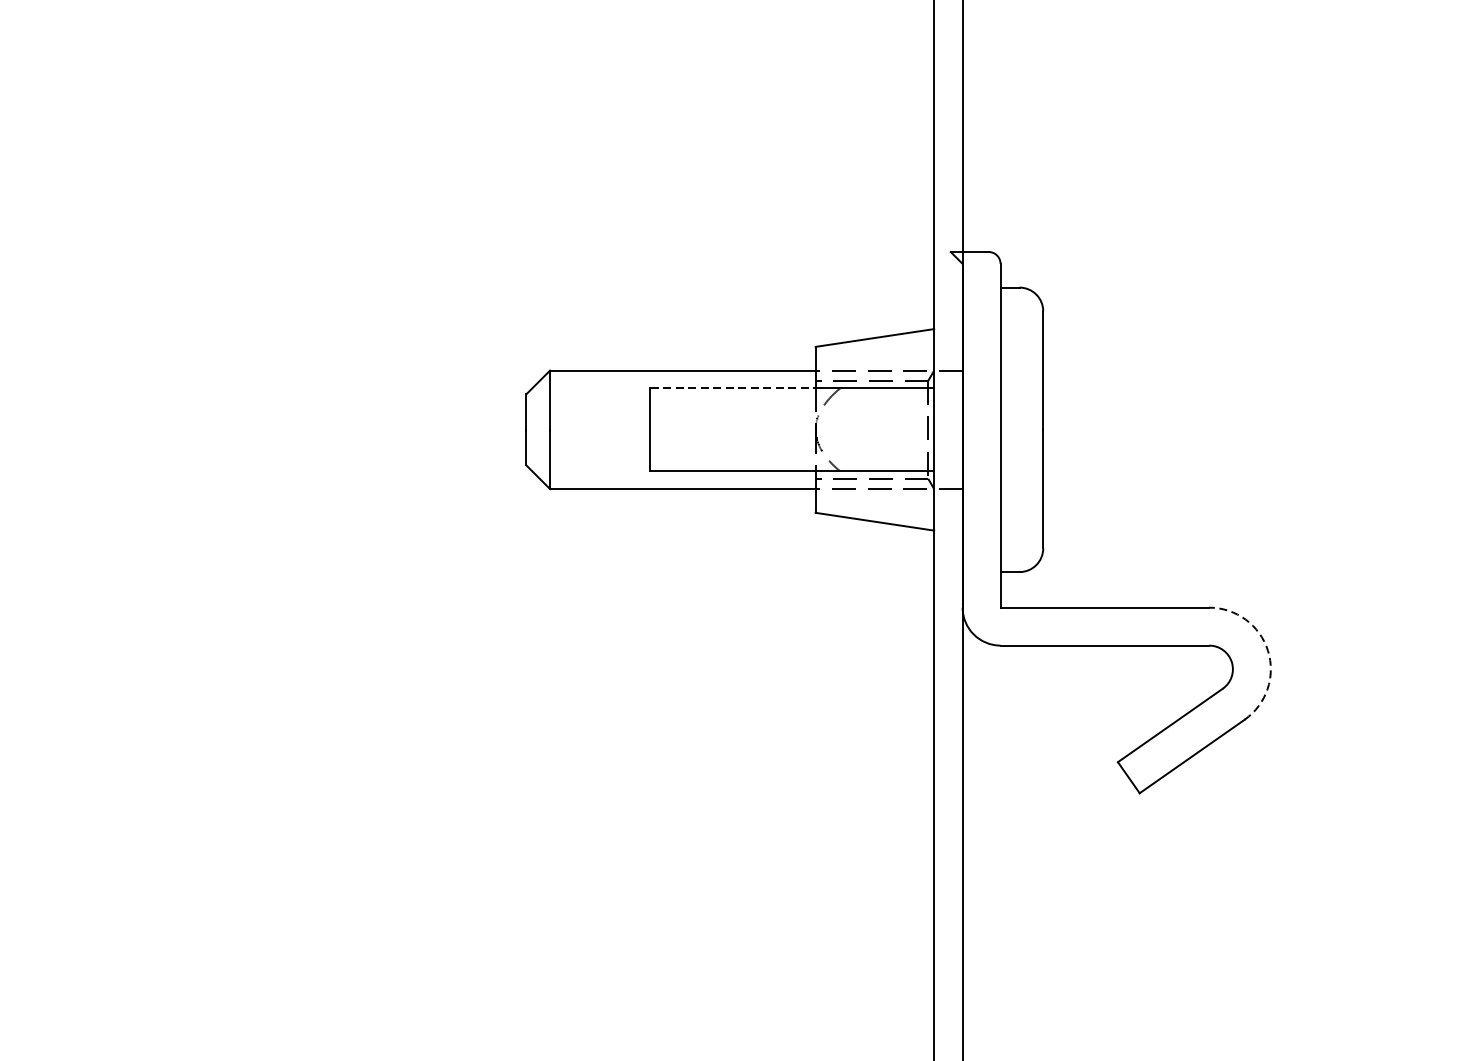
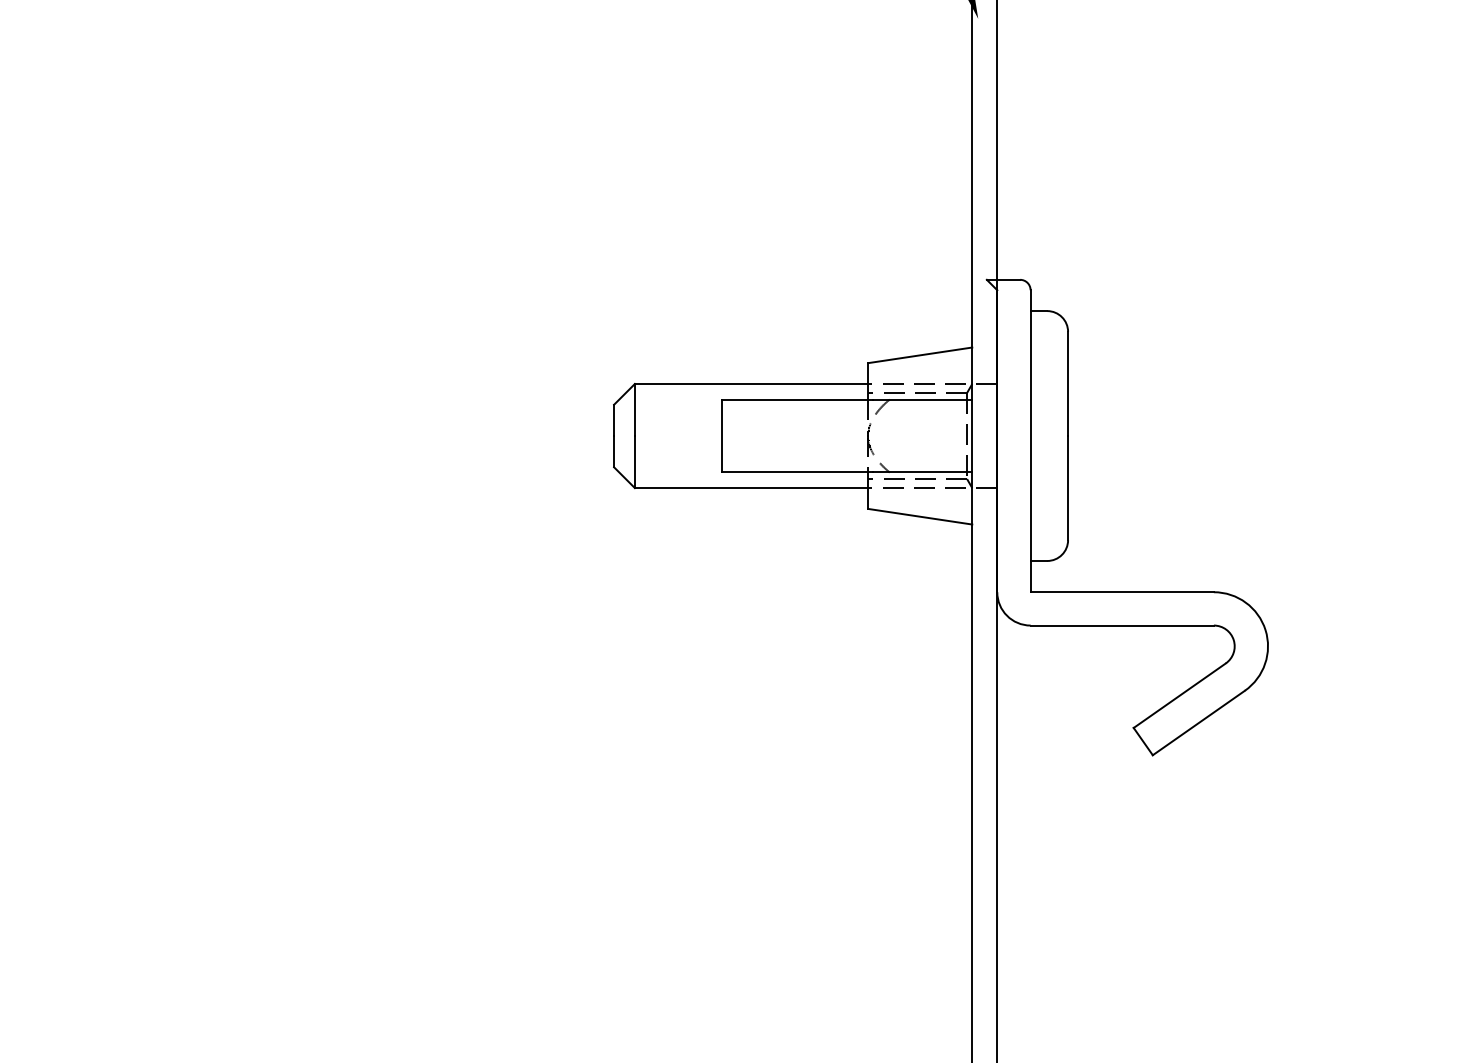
line: (735, 388) -> (797, 399), dashed -> solid
arc: (1267, 651) -> (1265, 630), dashed -> solid

